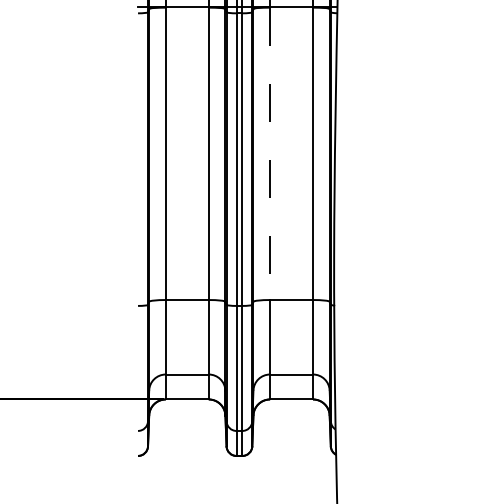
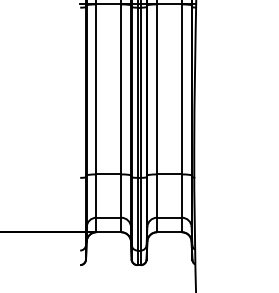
line: (270, 153) -> (157, 89), dashed -> solid

